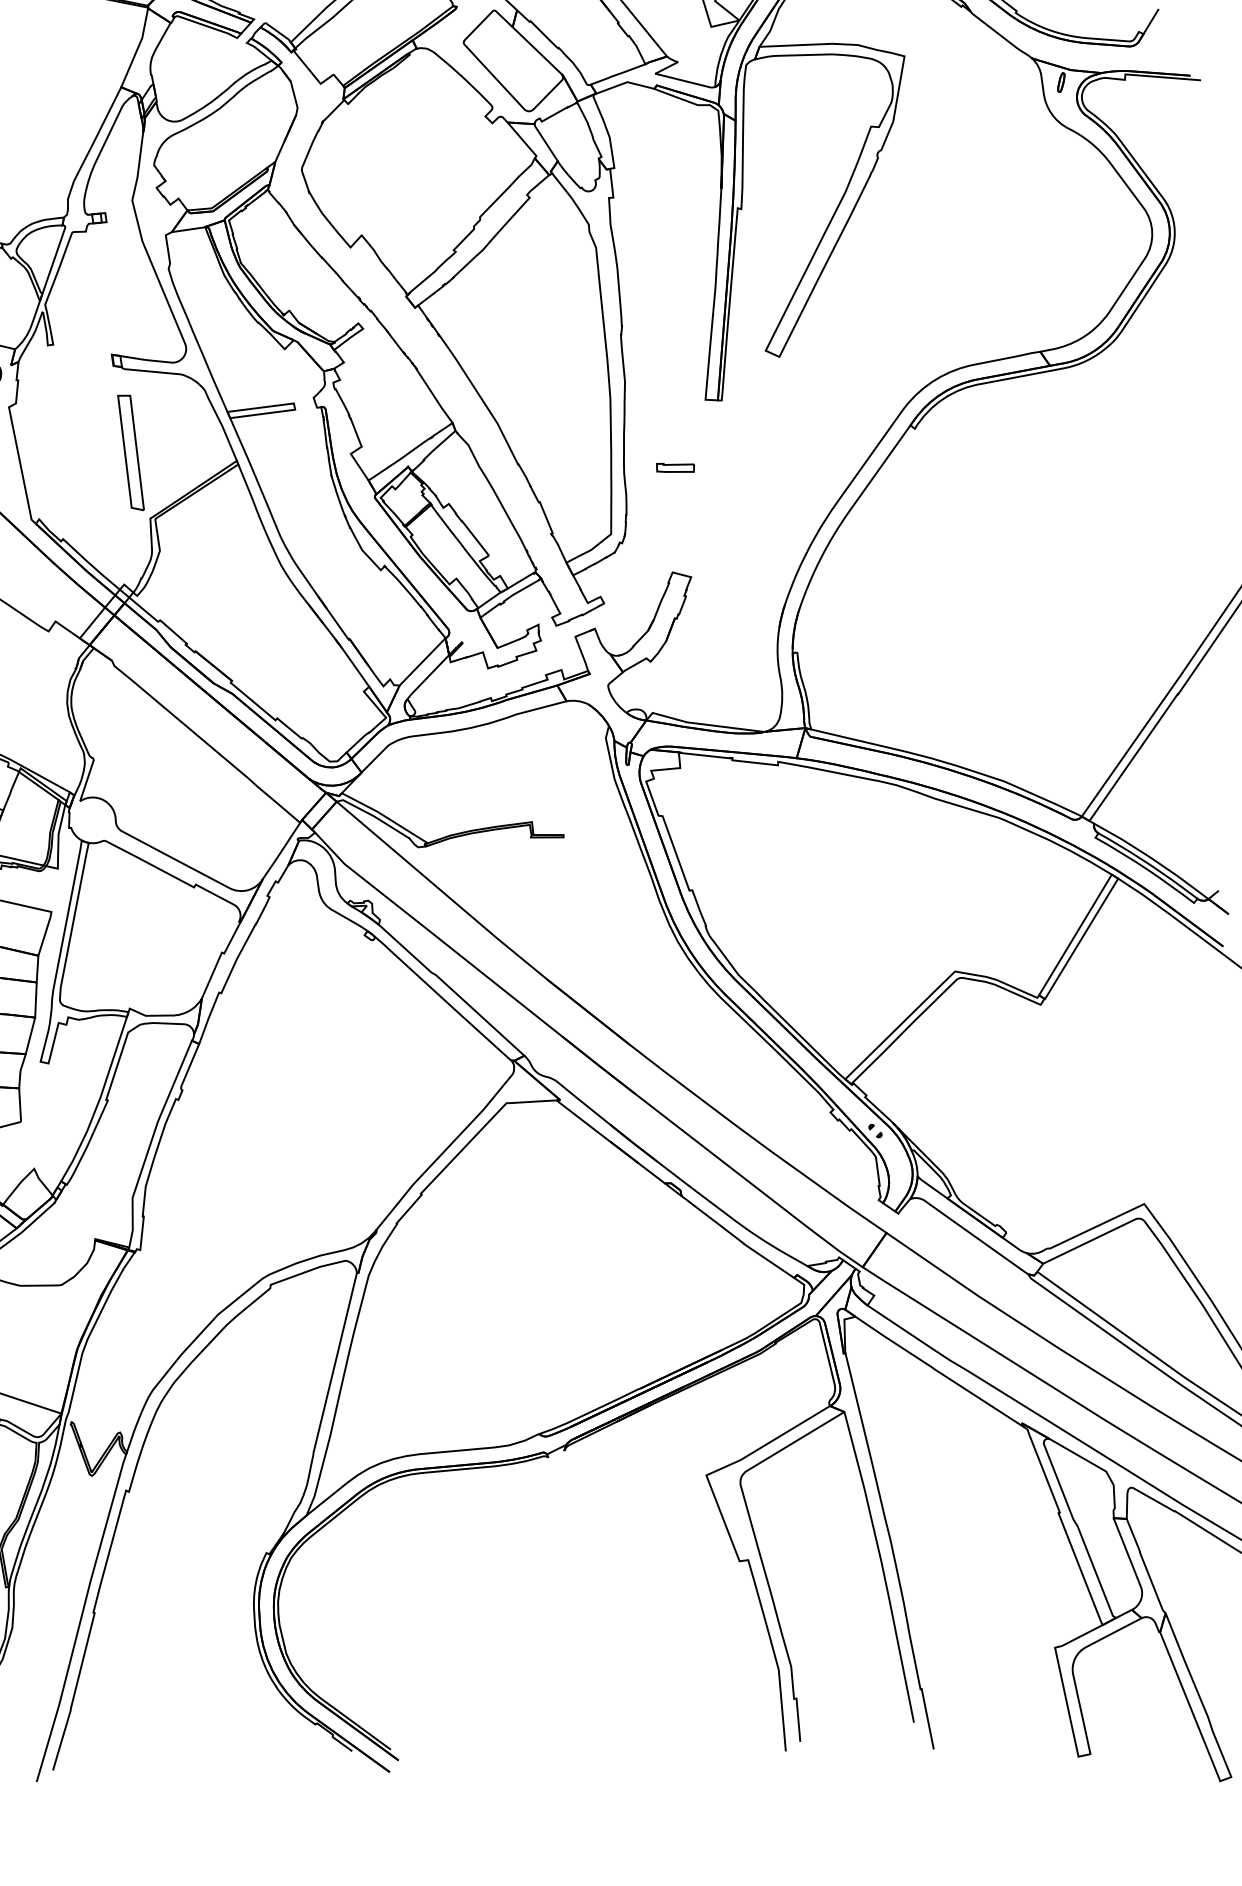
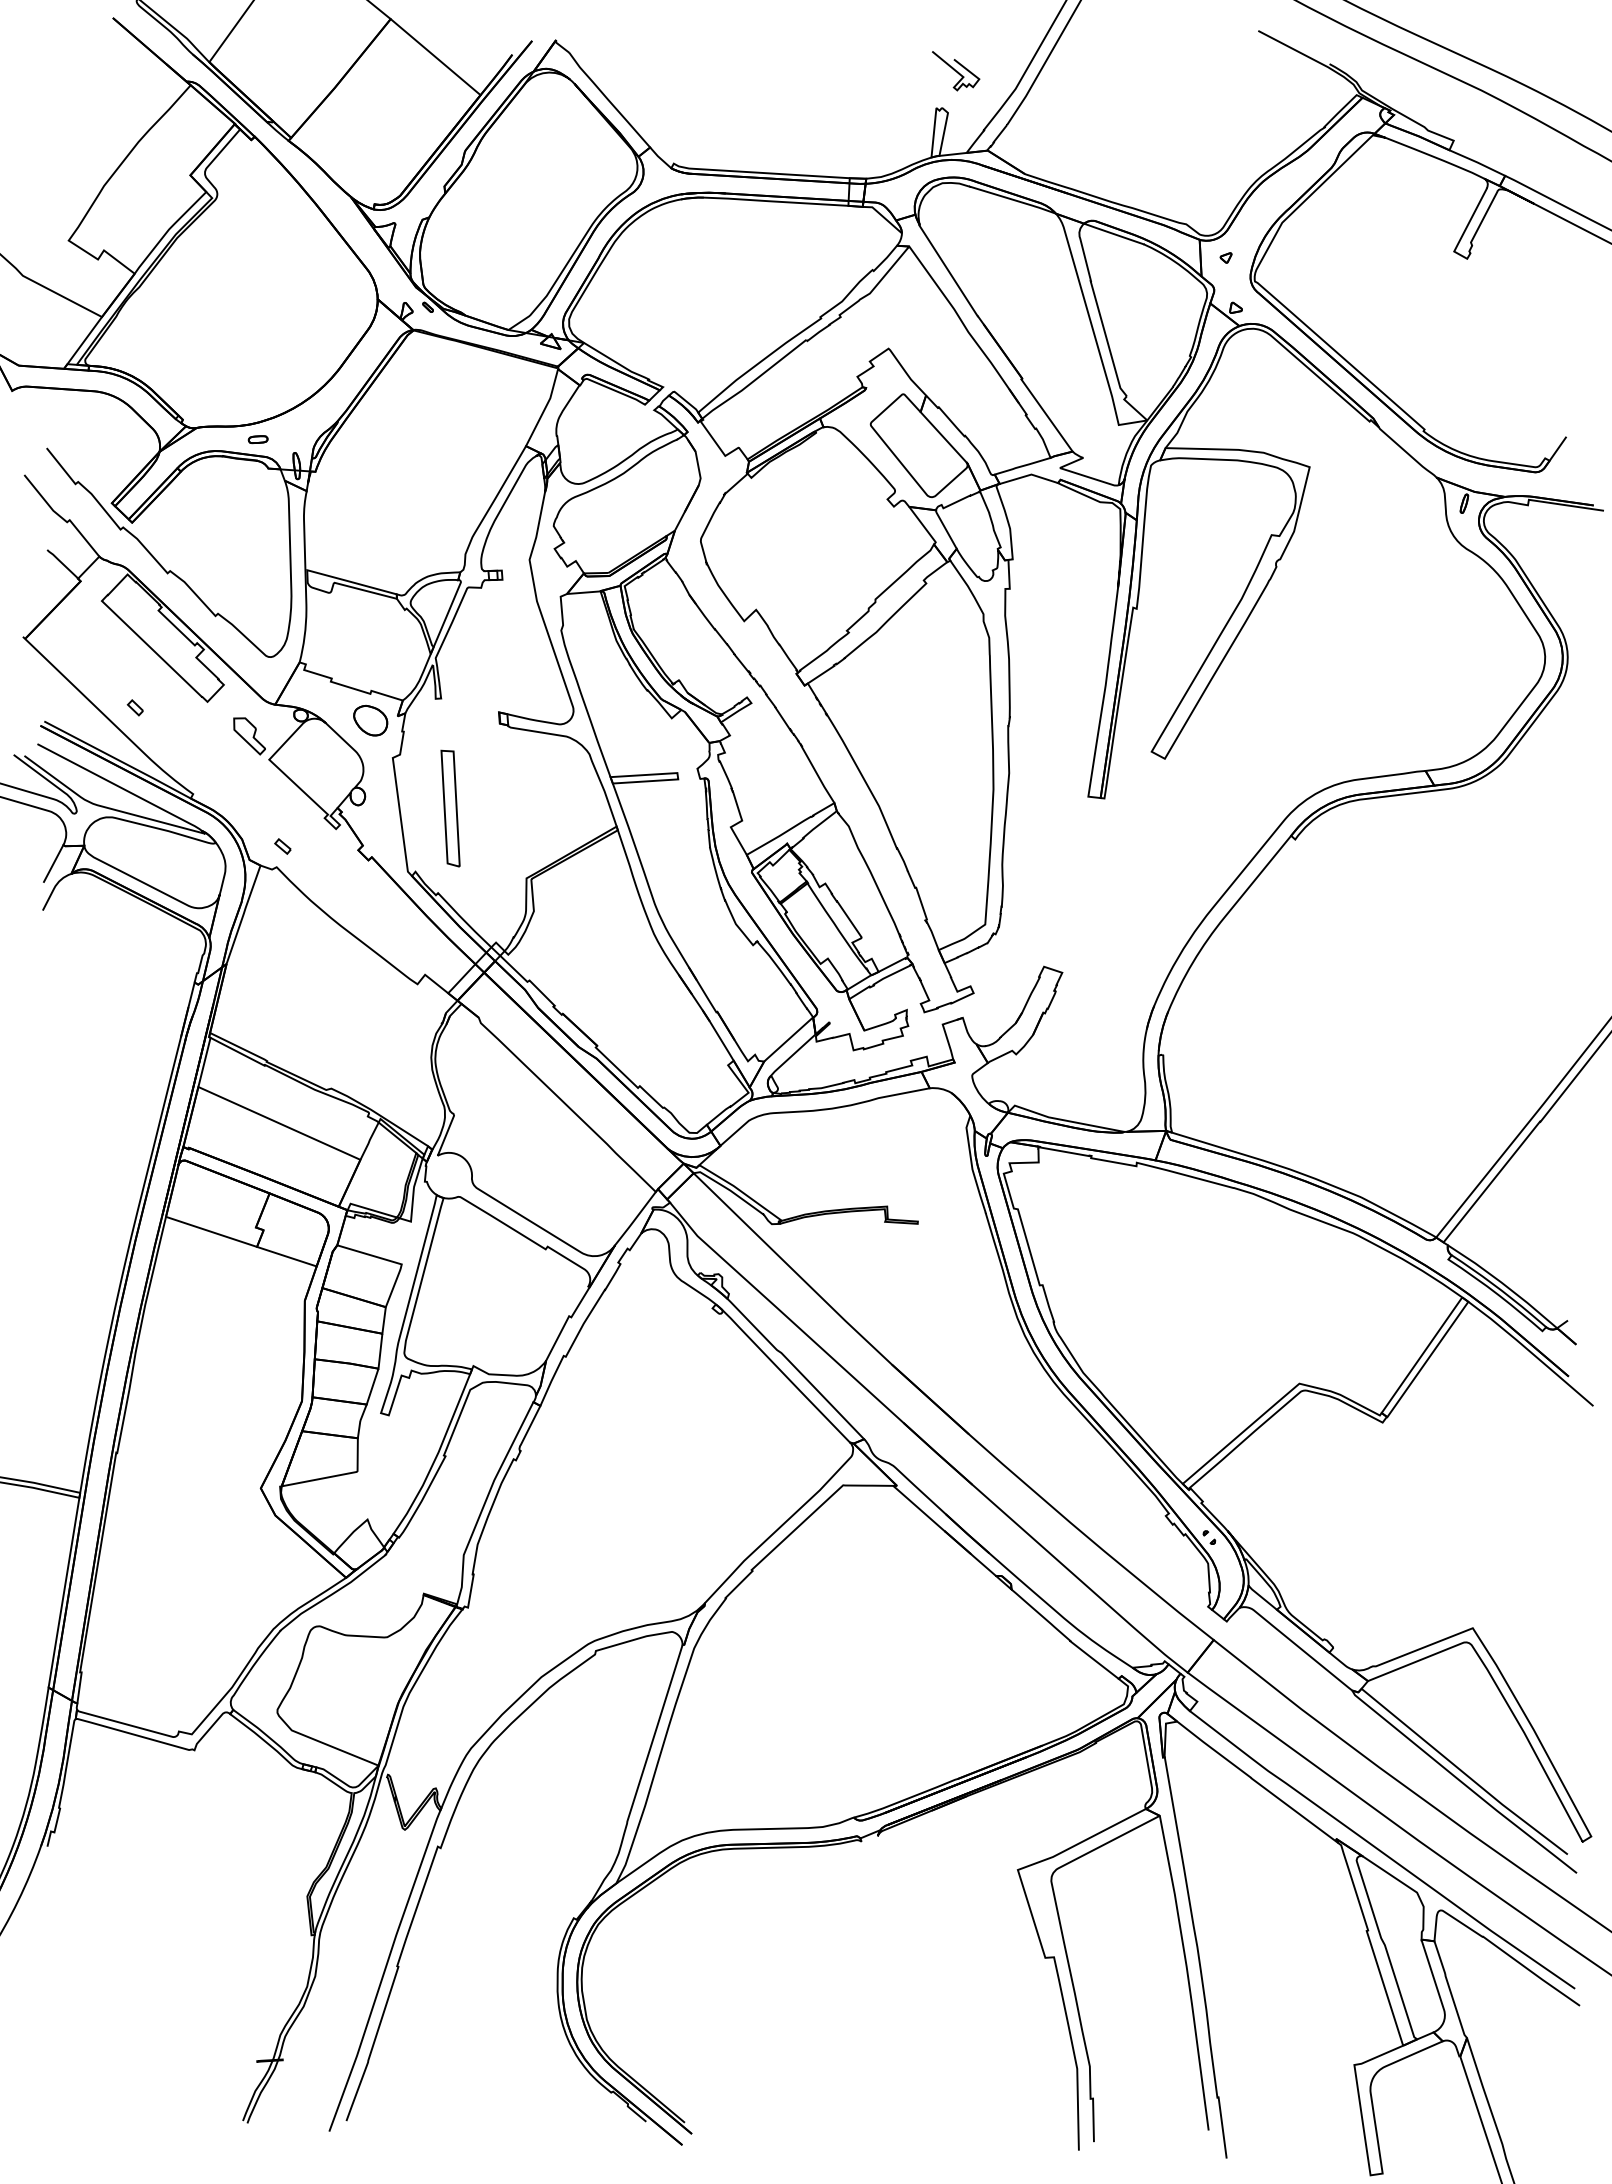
part: (130, 452) -> (450, 808), moved
part: (675, 467) -> (1053, 862), removed

